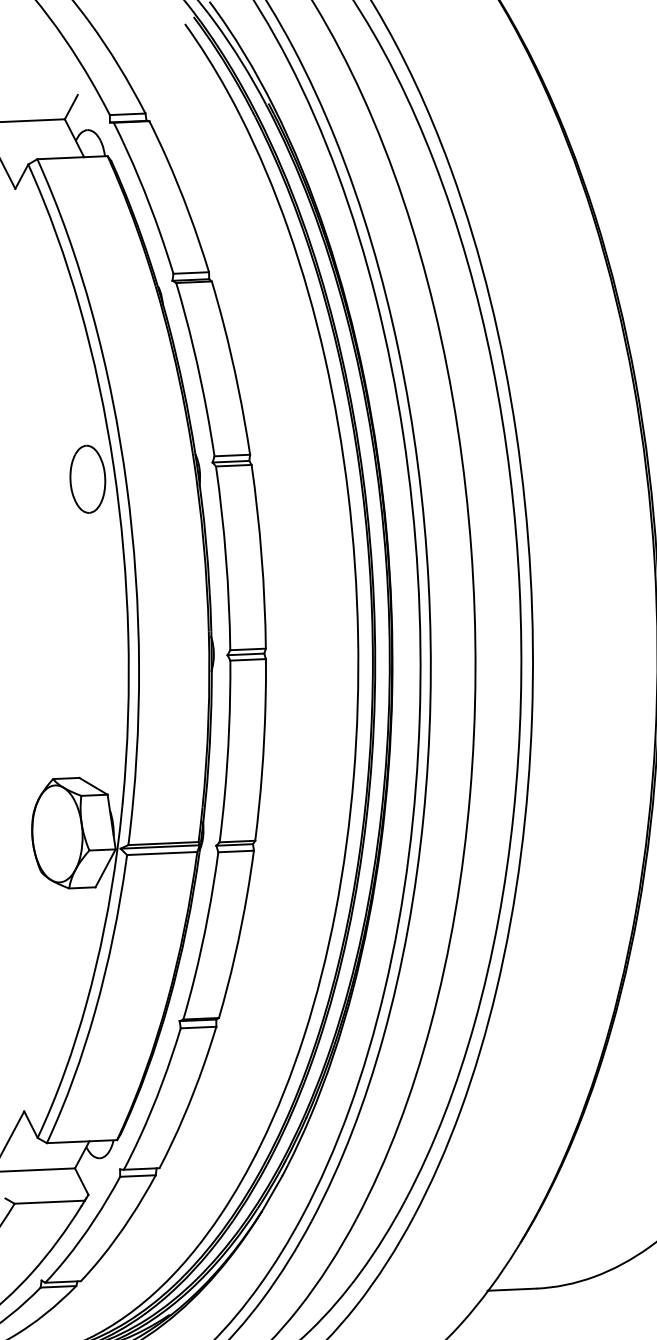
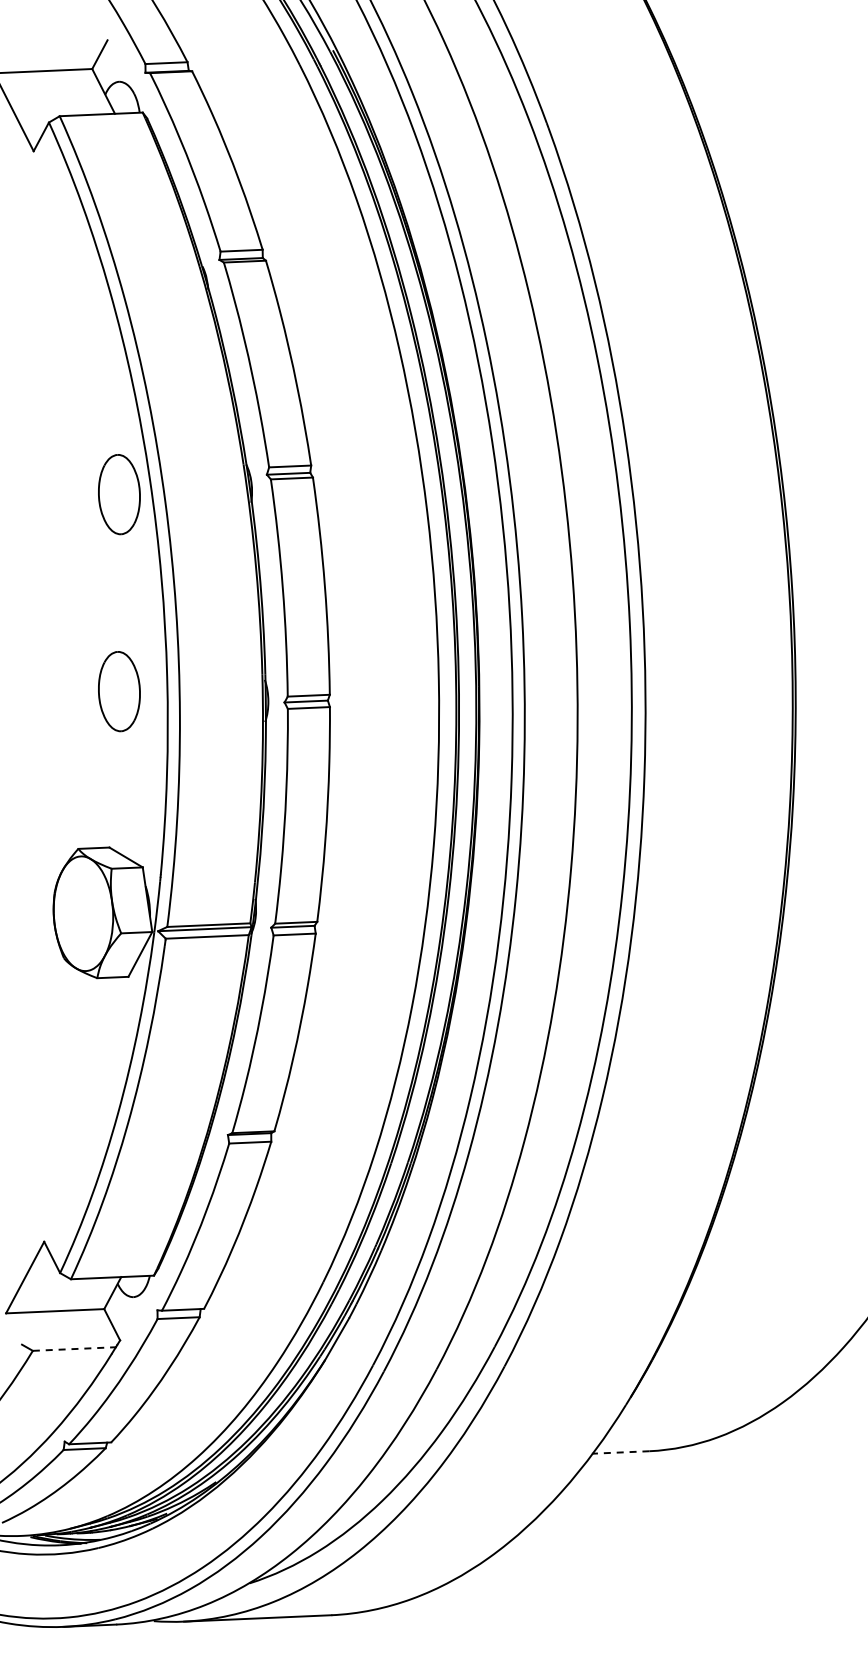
part: (87, 645) -> (119, 691), added
line: (49, 1202) -> (74, 1349), solid -> dashed
line: (511, 1289) -> (620, 1452), solid -> dashed

